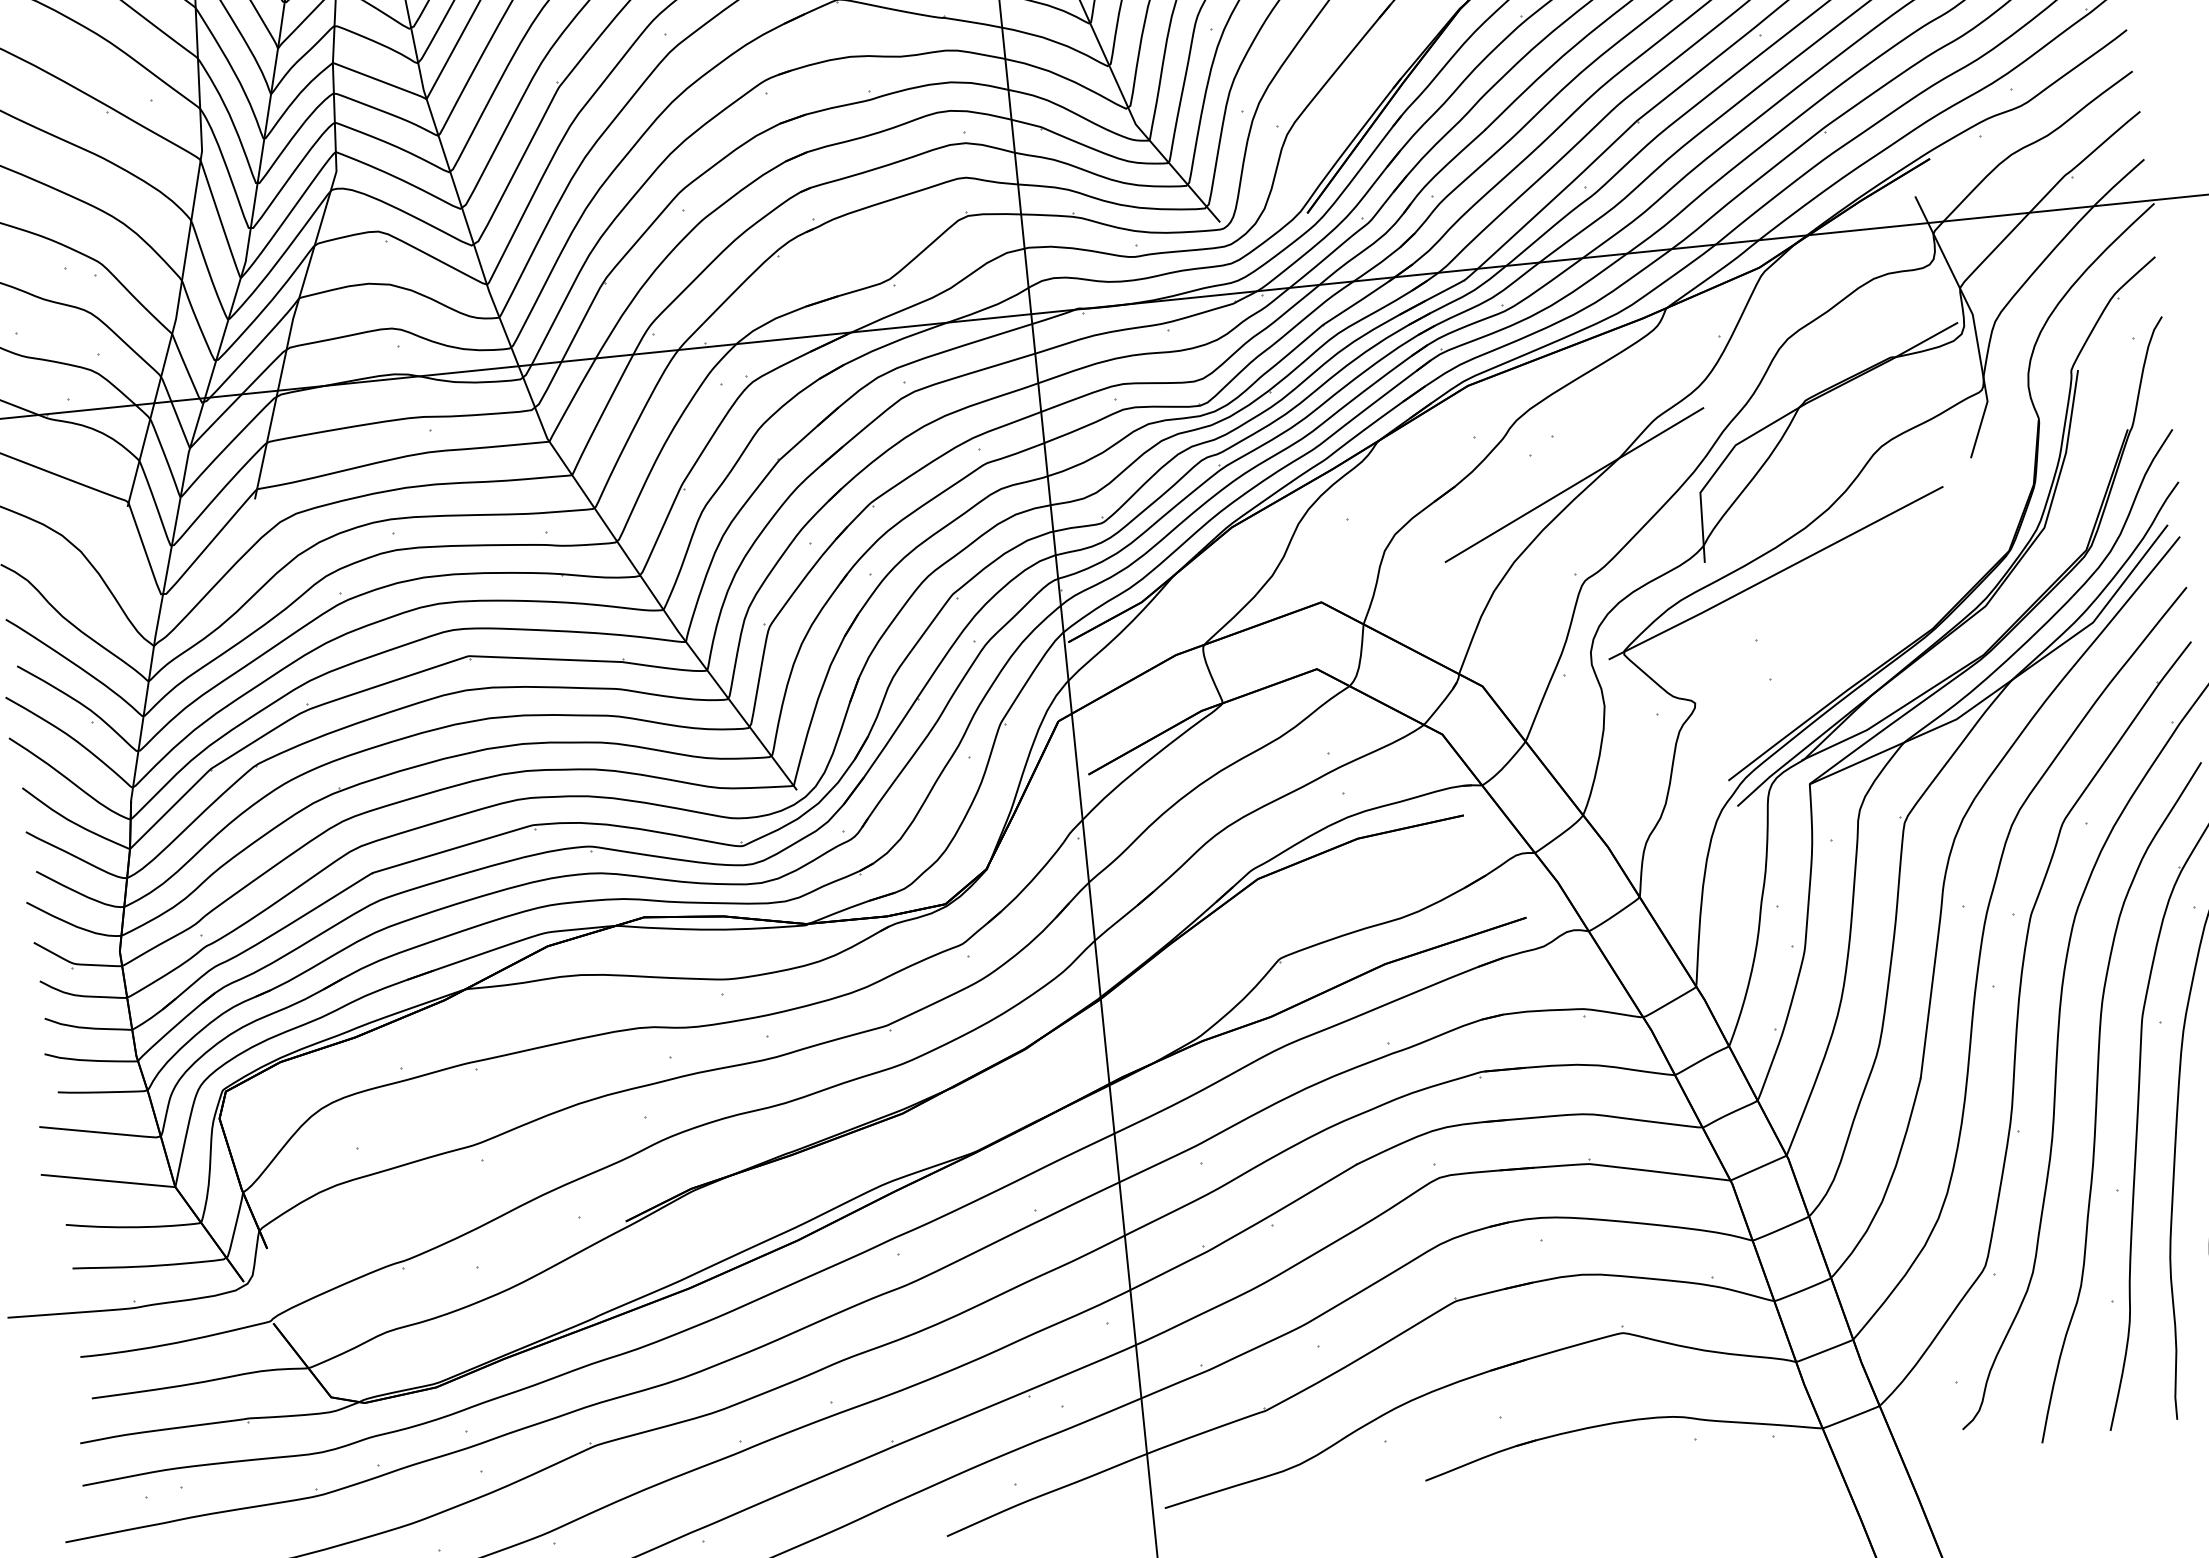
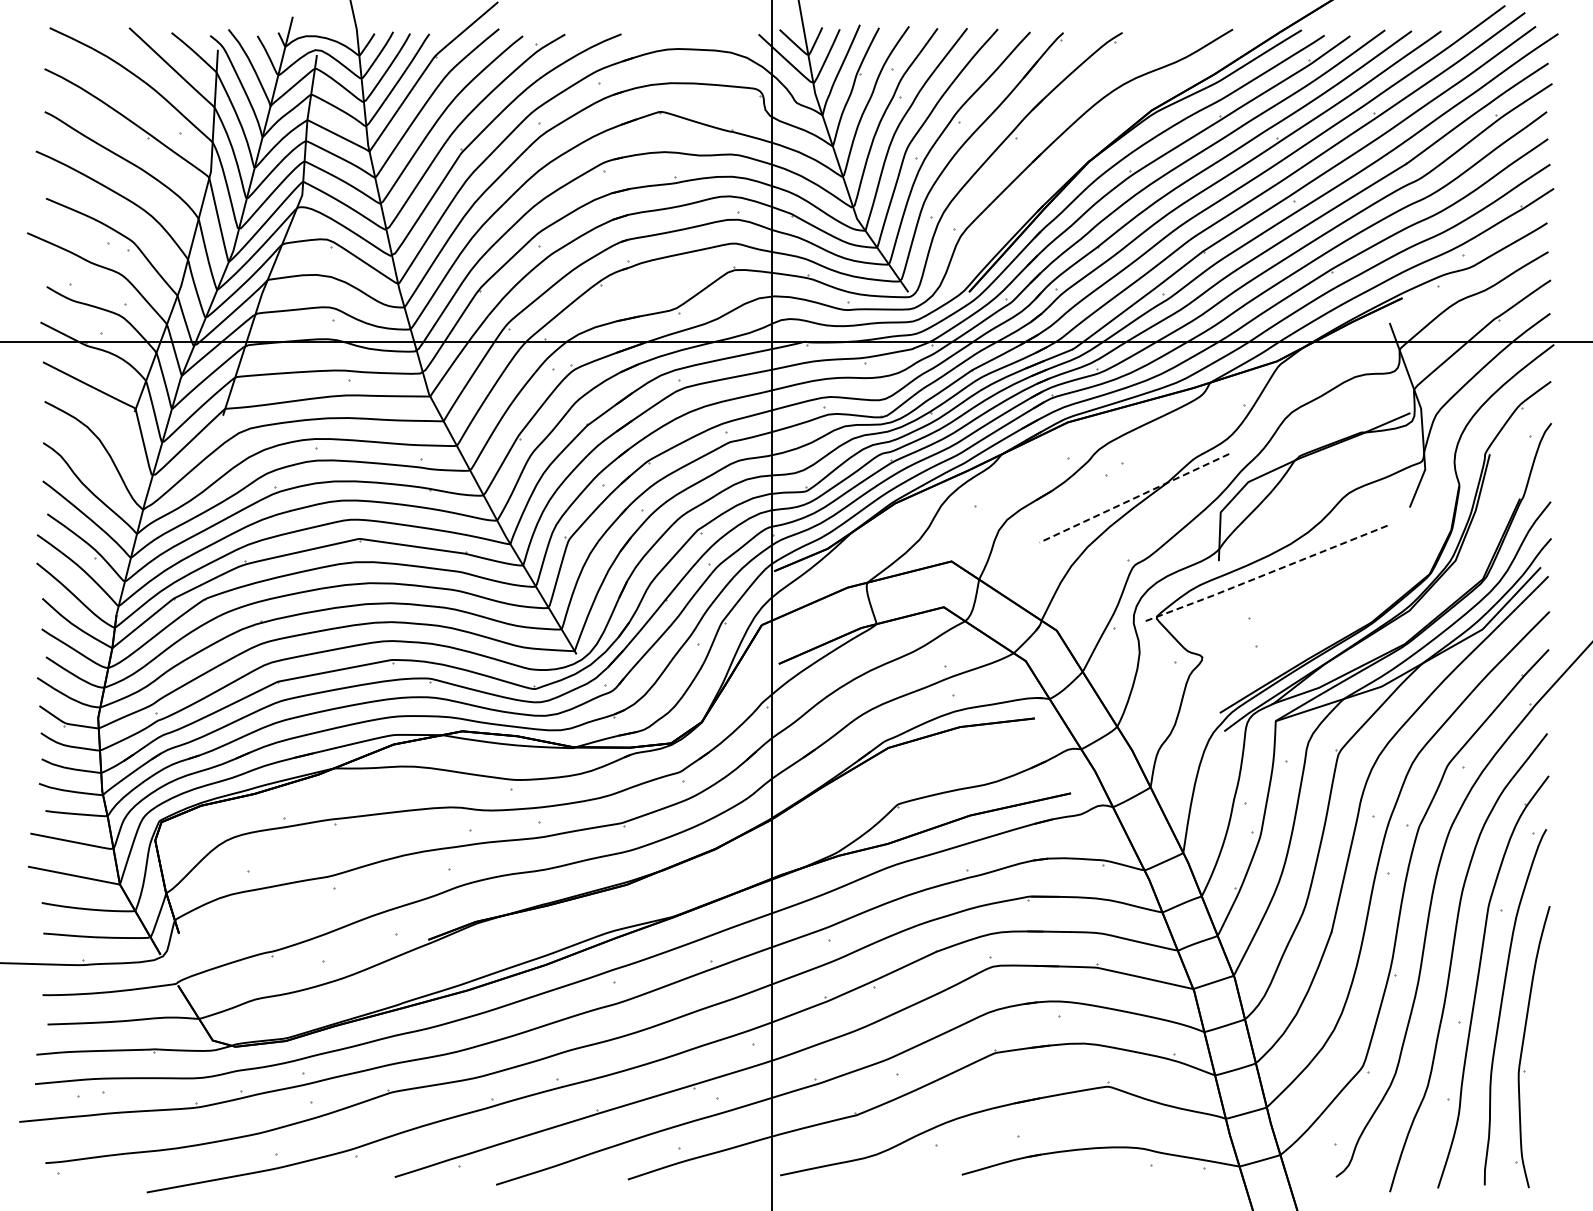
line: (1574, 485) -> (1134, 498), solid -> dashed
line: (1776, 573) -> (1267, 573), solid -> dashed

